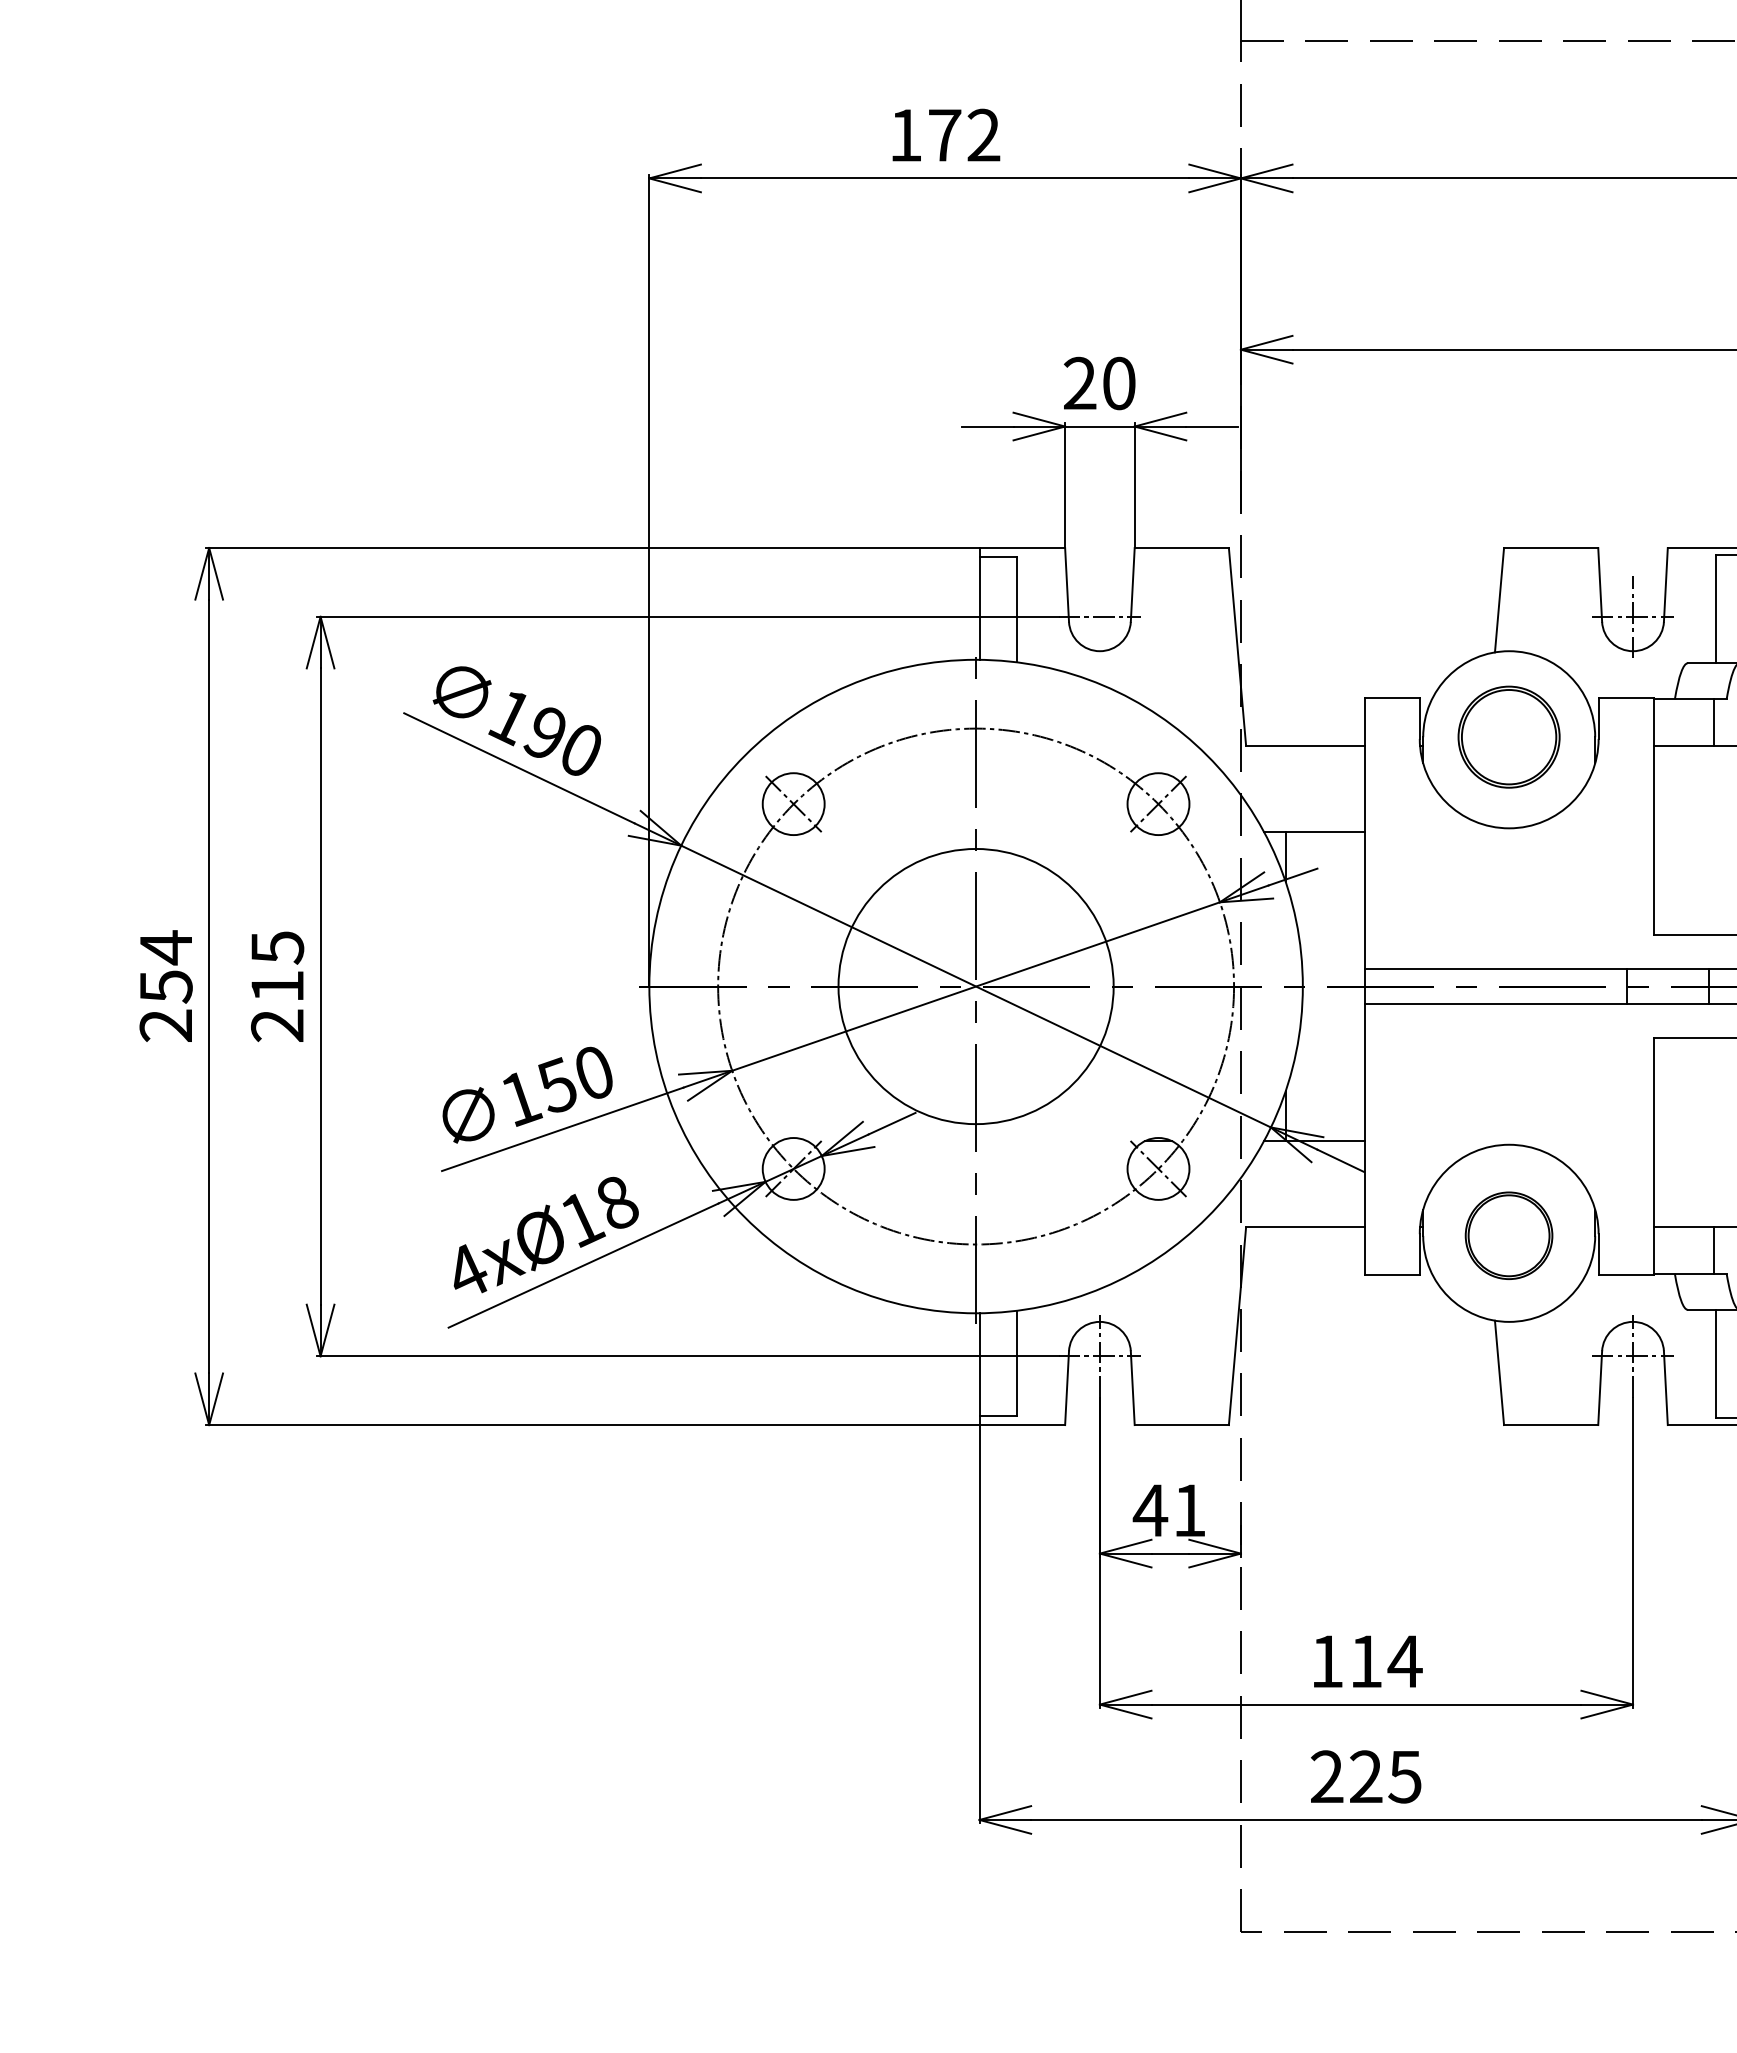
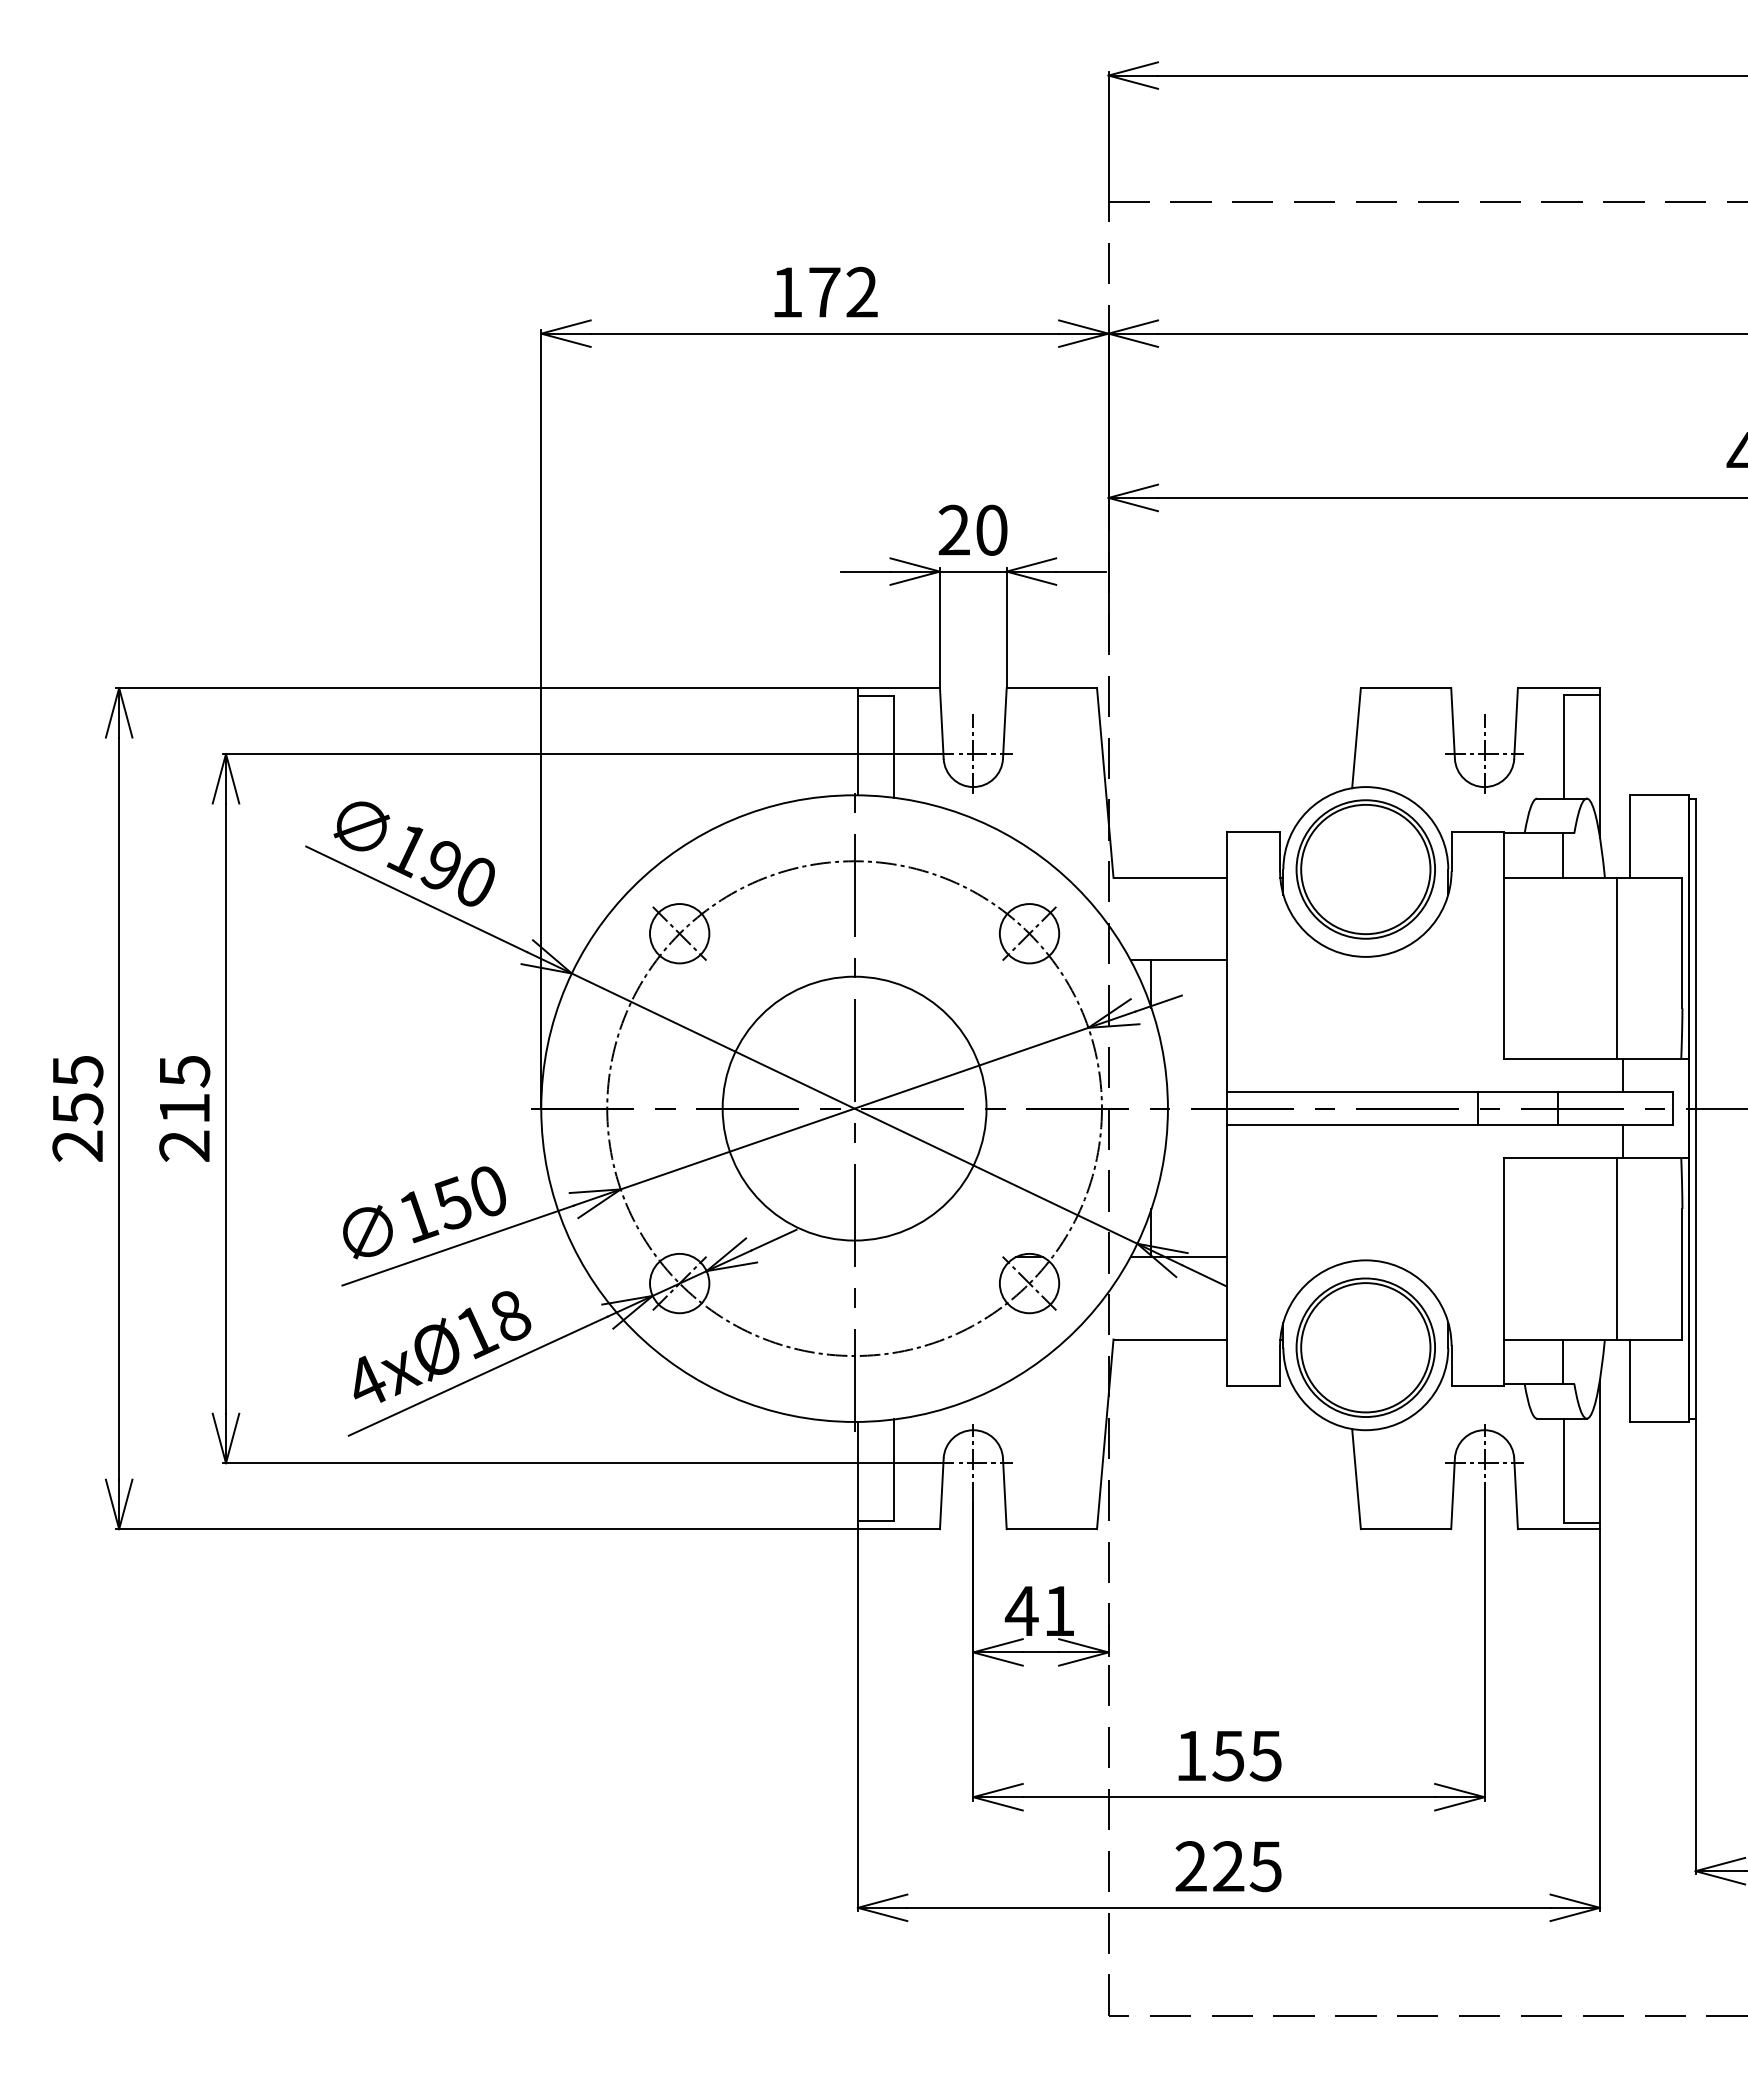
line: (1100, 616) -> (973, 753), added
part: (1508, 737) -> (1365, 869), size x1.43
text: (166, 947) -> (78, 1071), 254 -> 255
part: (1508, 1235) -> (1365, 1347), size x1.67
text: (1385, 1662) -> (1247, 1756), 114 -> 155

